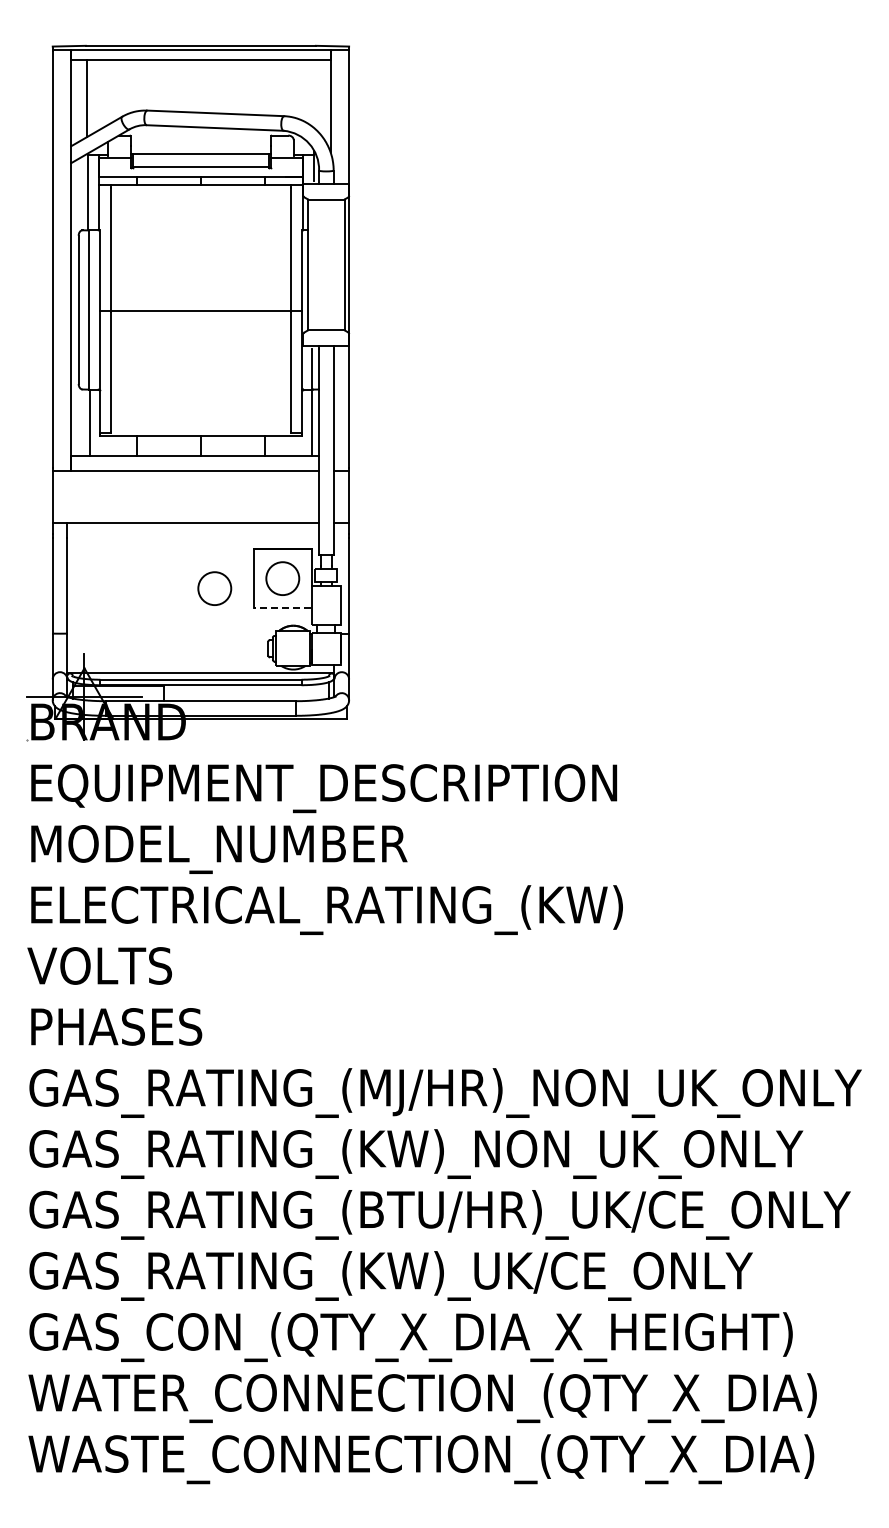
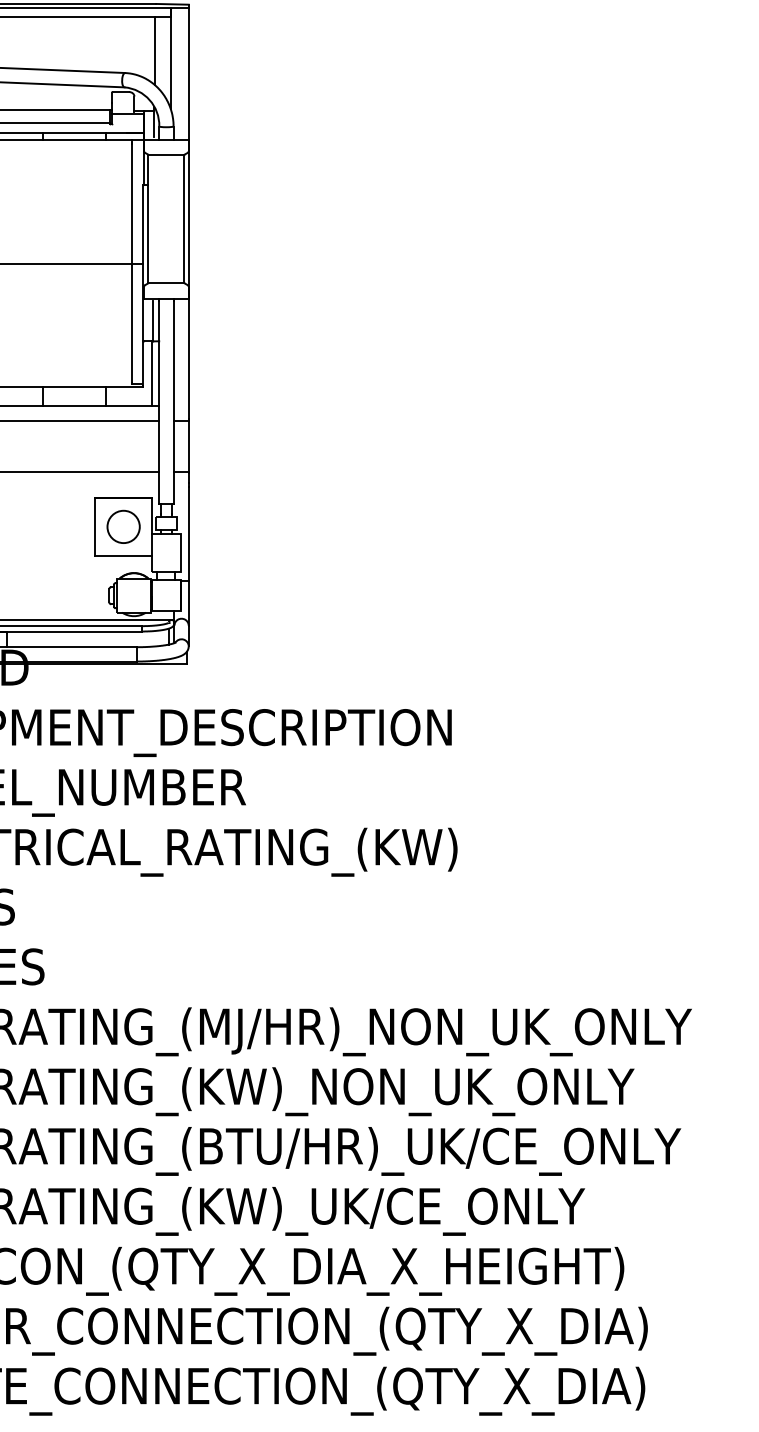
line: (314, 93) -> (154, 50), added
circle: (214, 588) -> (56, 536), removed
line: (282, 607) -> (123, 555), dashed -> solid

